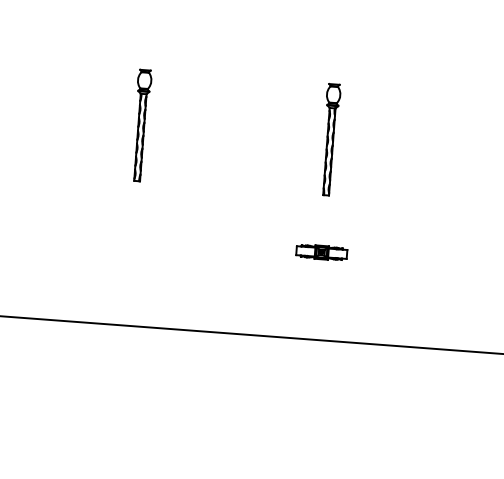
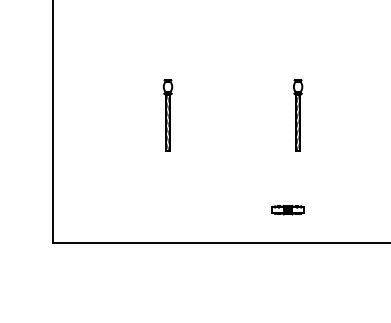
part: (330, 139) -> (298, 115), moved
part: (320, 251) -> (287, 209), moved

